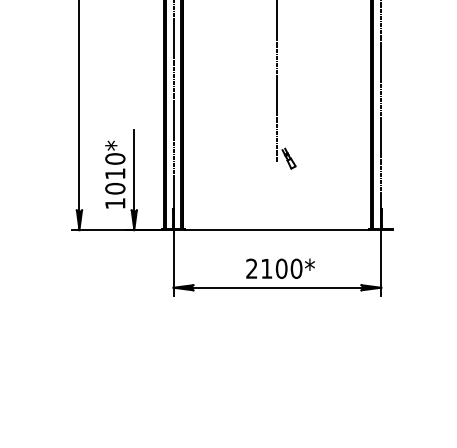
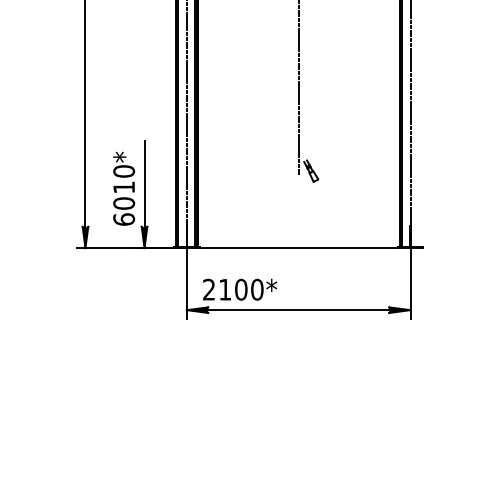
text: (115, 203) -> (124, 219), 1010* -> 6010*
text: (280, 268) -> (239, 289), moved

